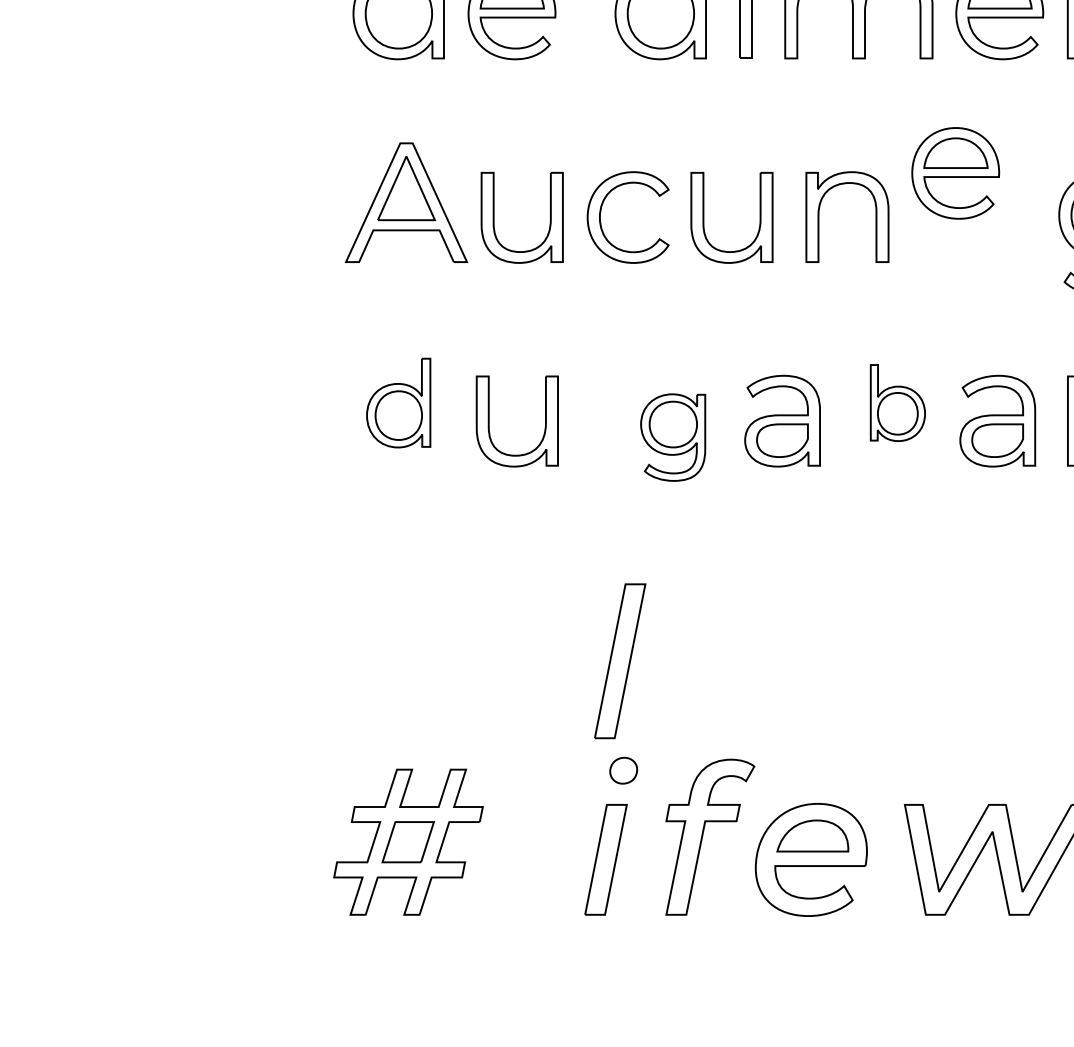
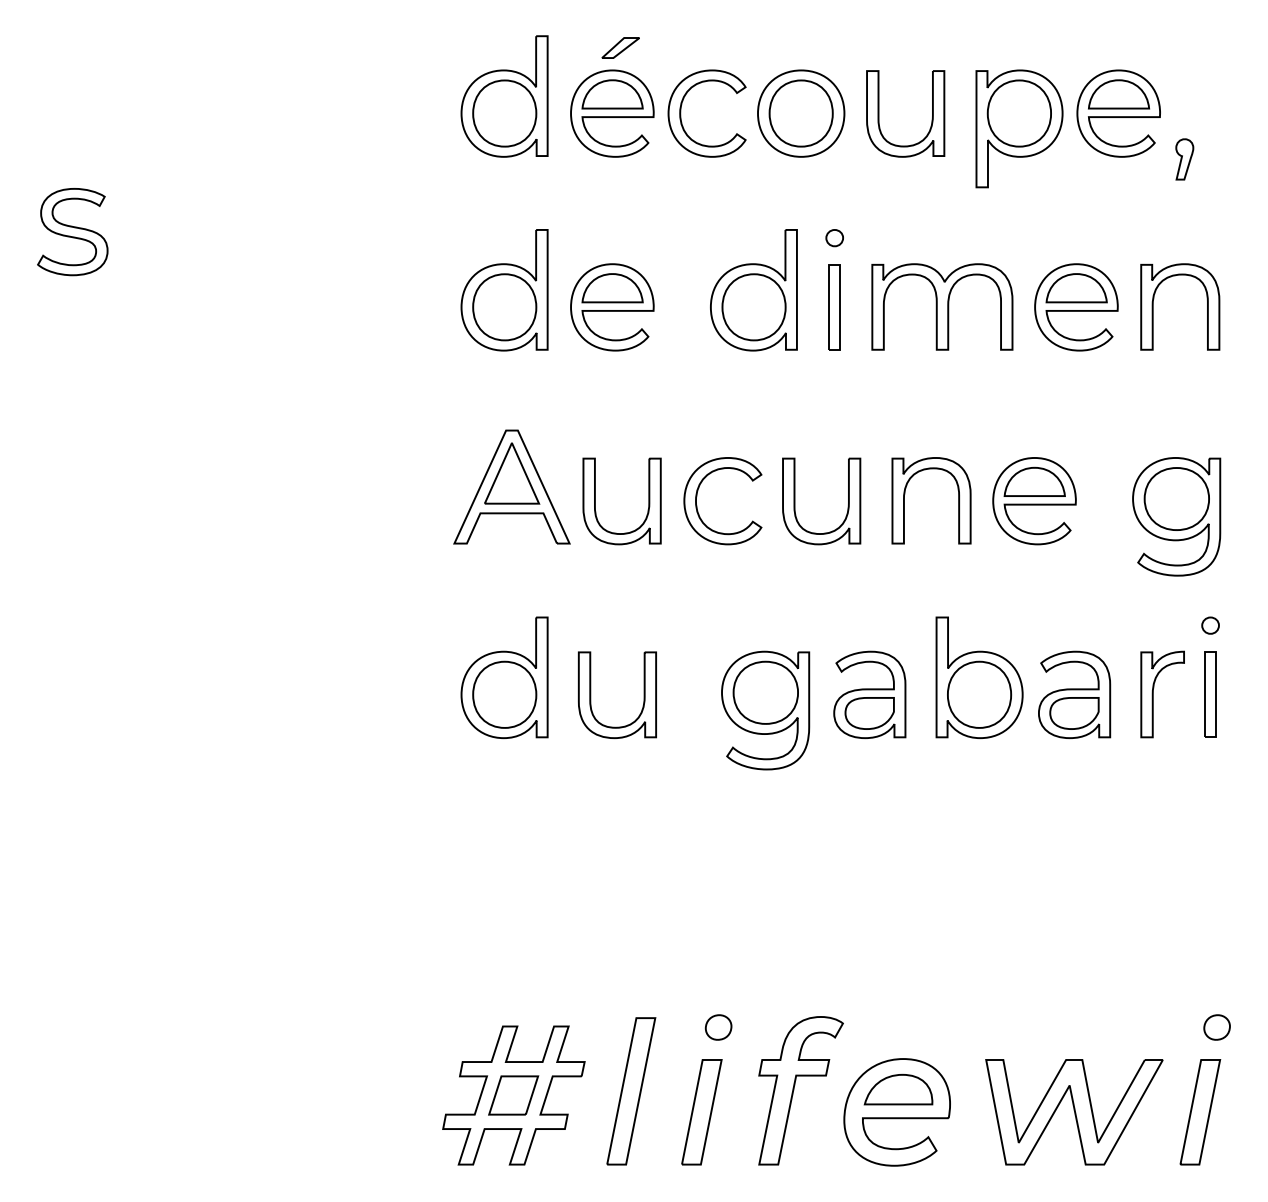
part: (955, 173) -> (1034, 501), moved
part: (398, 402) -> (504, 677), size x1.43
part: (897, 402) -> (979, 677), size x1.67
part: (672, 437) -> (765, 710), size x1.43
part: (620, 661) -> (631, 1091), moved

